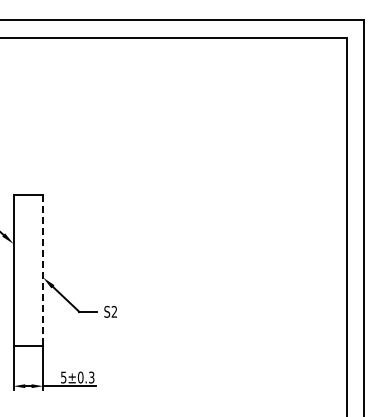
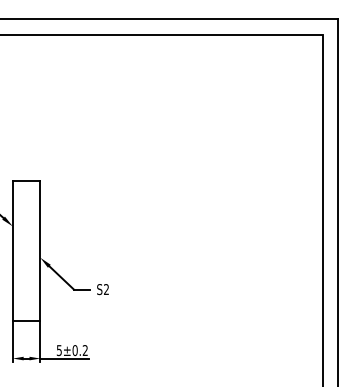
line: (43, 270) -> (40, 251), dashed -> solid
text: (91, 377) -> (85, 350), 5±0.3 -> 5±0.2

